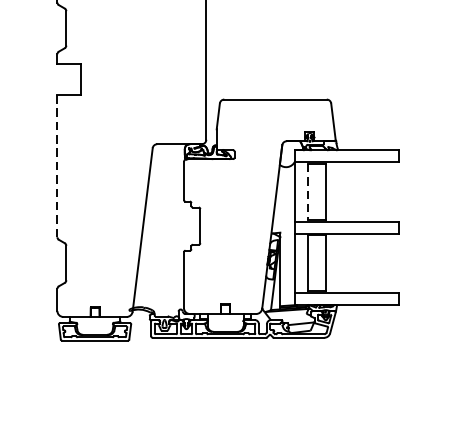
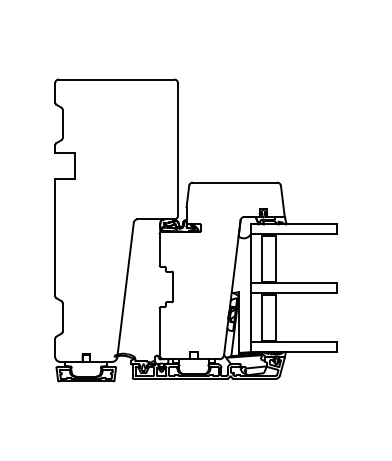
line: (57, 166) -> (55, 237), dashed -> solid
line: (308, 192) -> (262, 259), dashed -> solid

